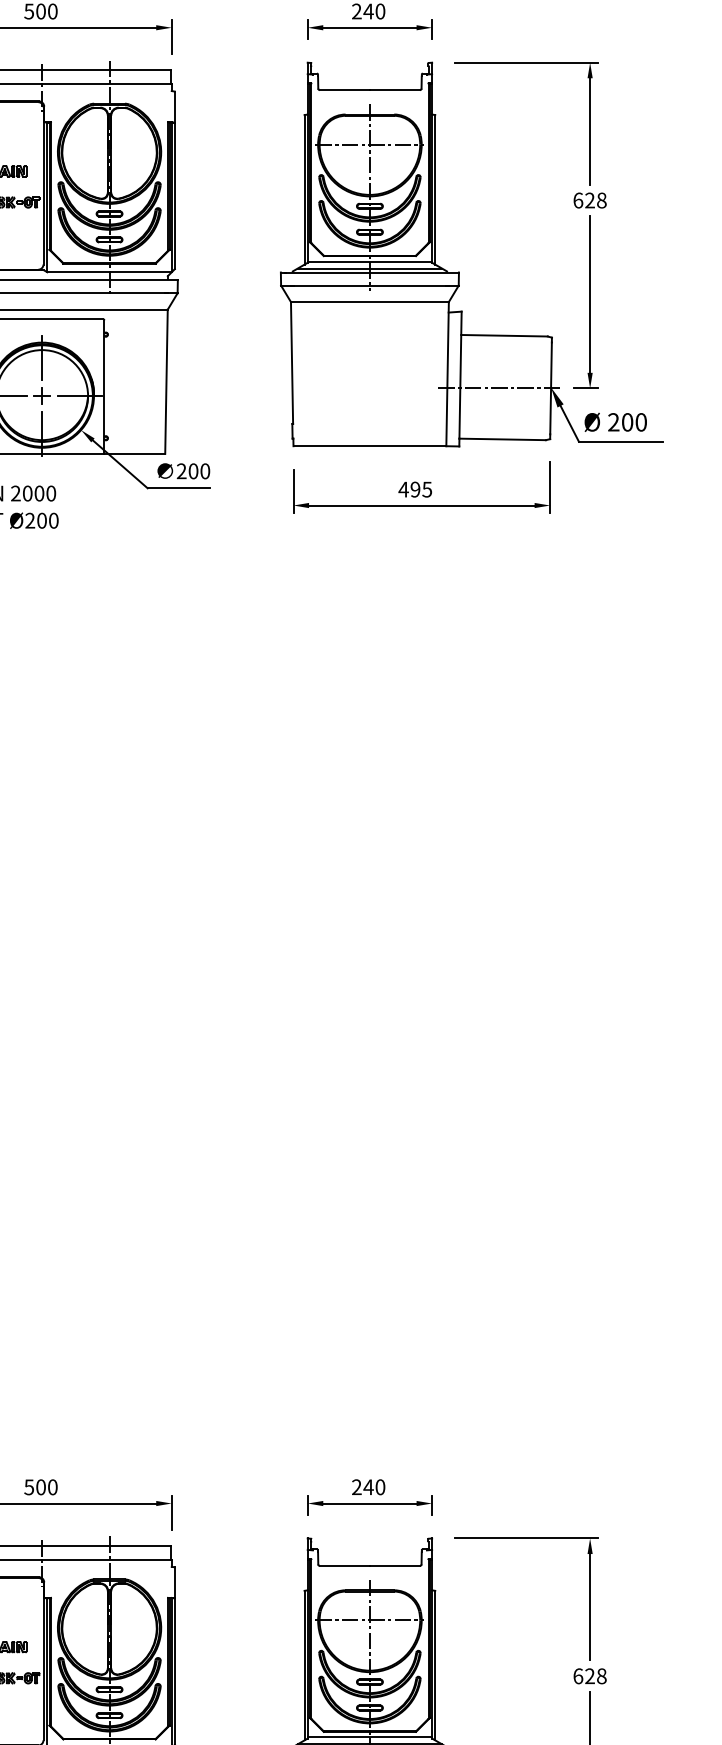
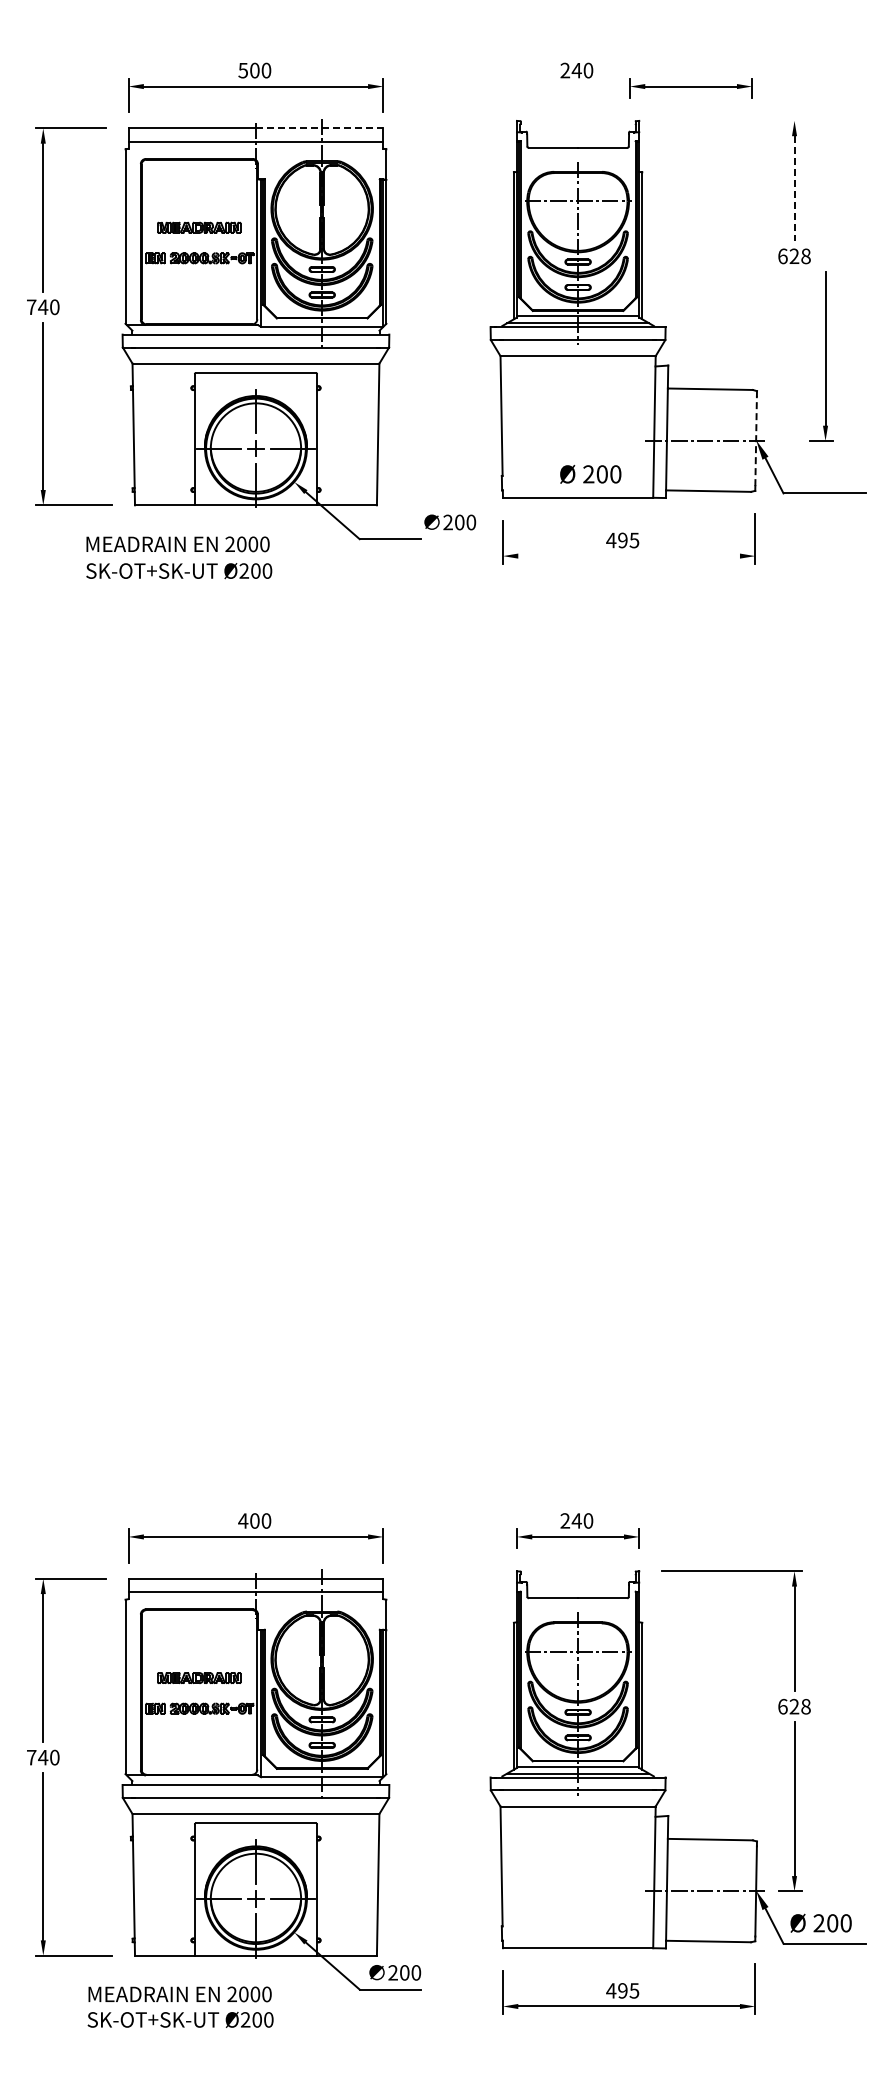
part: (369, 29) -> (690, 88), moved
line: (527, 62) -> (732, 120), removed
line: (106, 70) -> (319, 128), solid -> dashed
line: (590, 131) -> (794, 188), solid -> dashed
part: (586, 302) -> (821, 356), moved
line: (551, 387) -> (756, 440), solid -> dashed
text: (615, 422) -> (590, 474), moved
text: (184, 471) -> (450, 522), moved
line: (421, 505) -> (628, 556), removed
text: (29, 1486) -> (243, 1520), 500 -> 400

